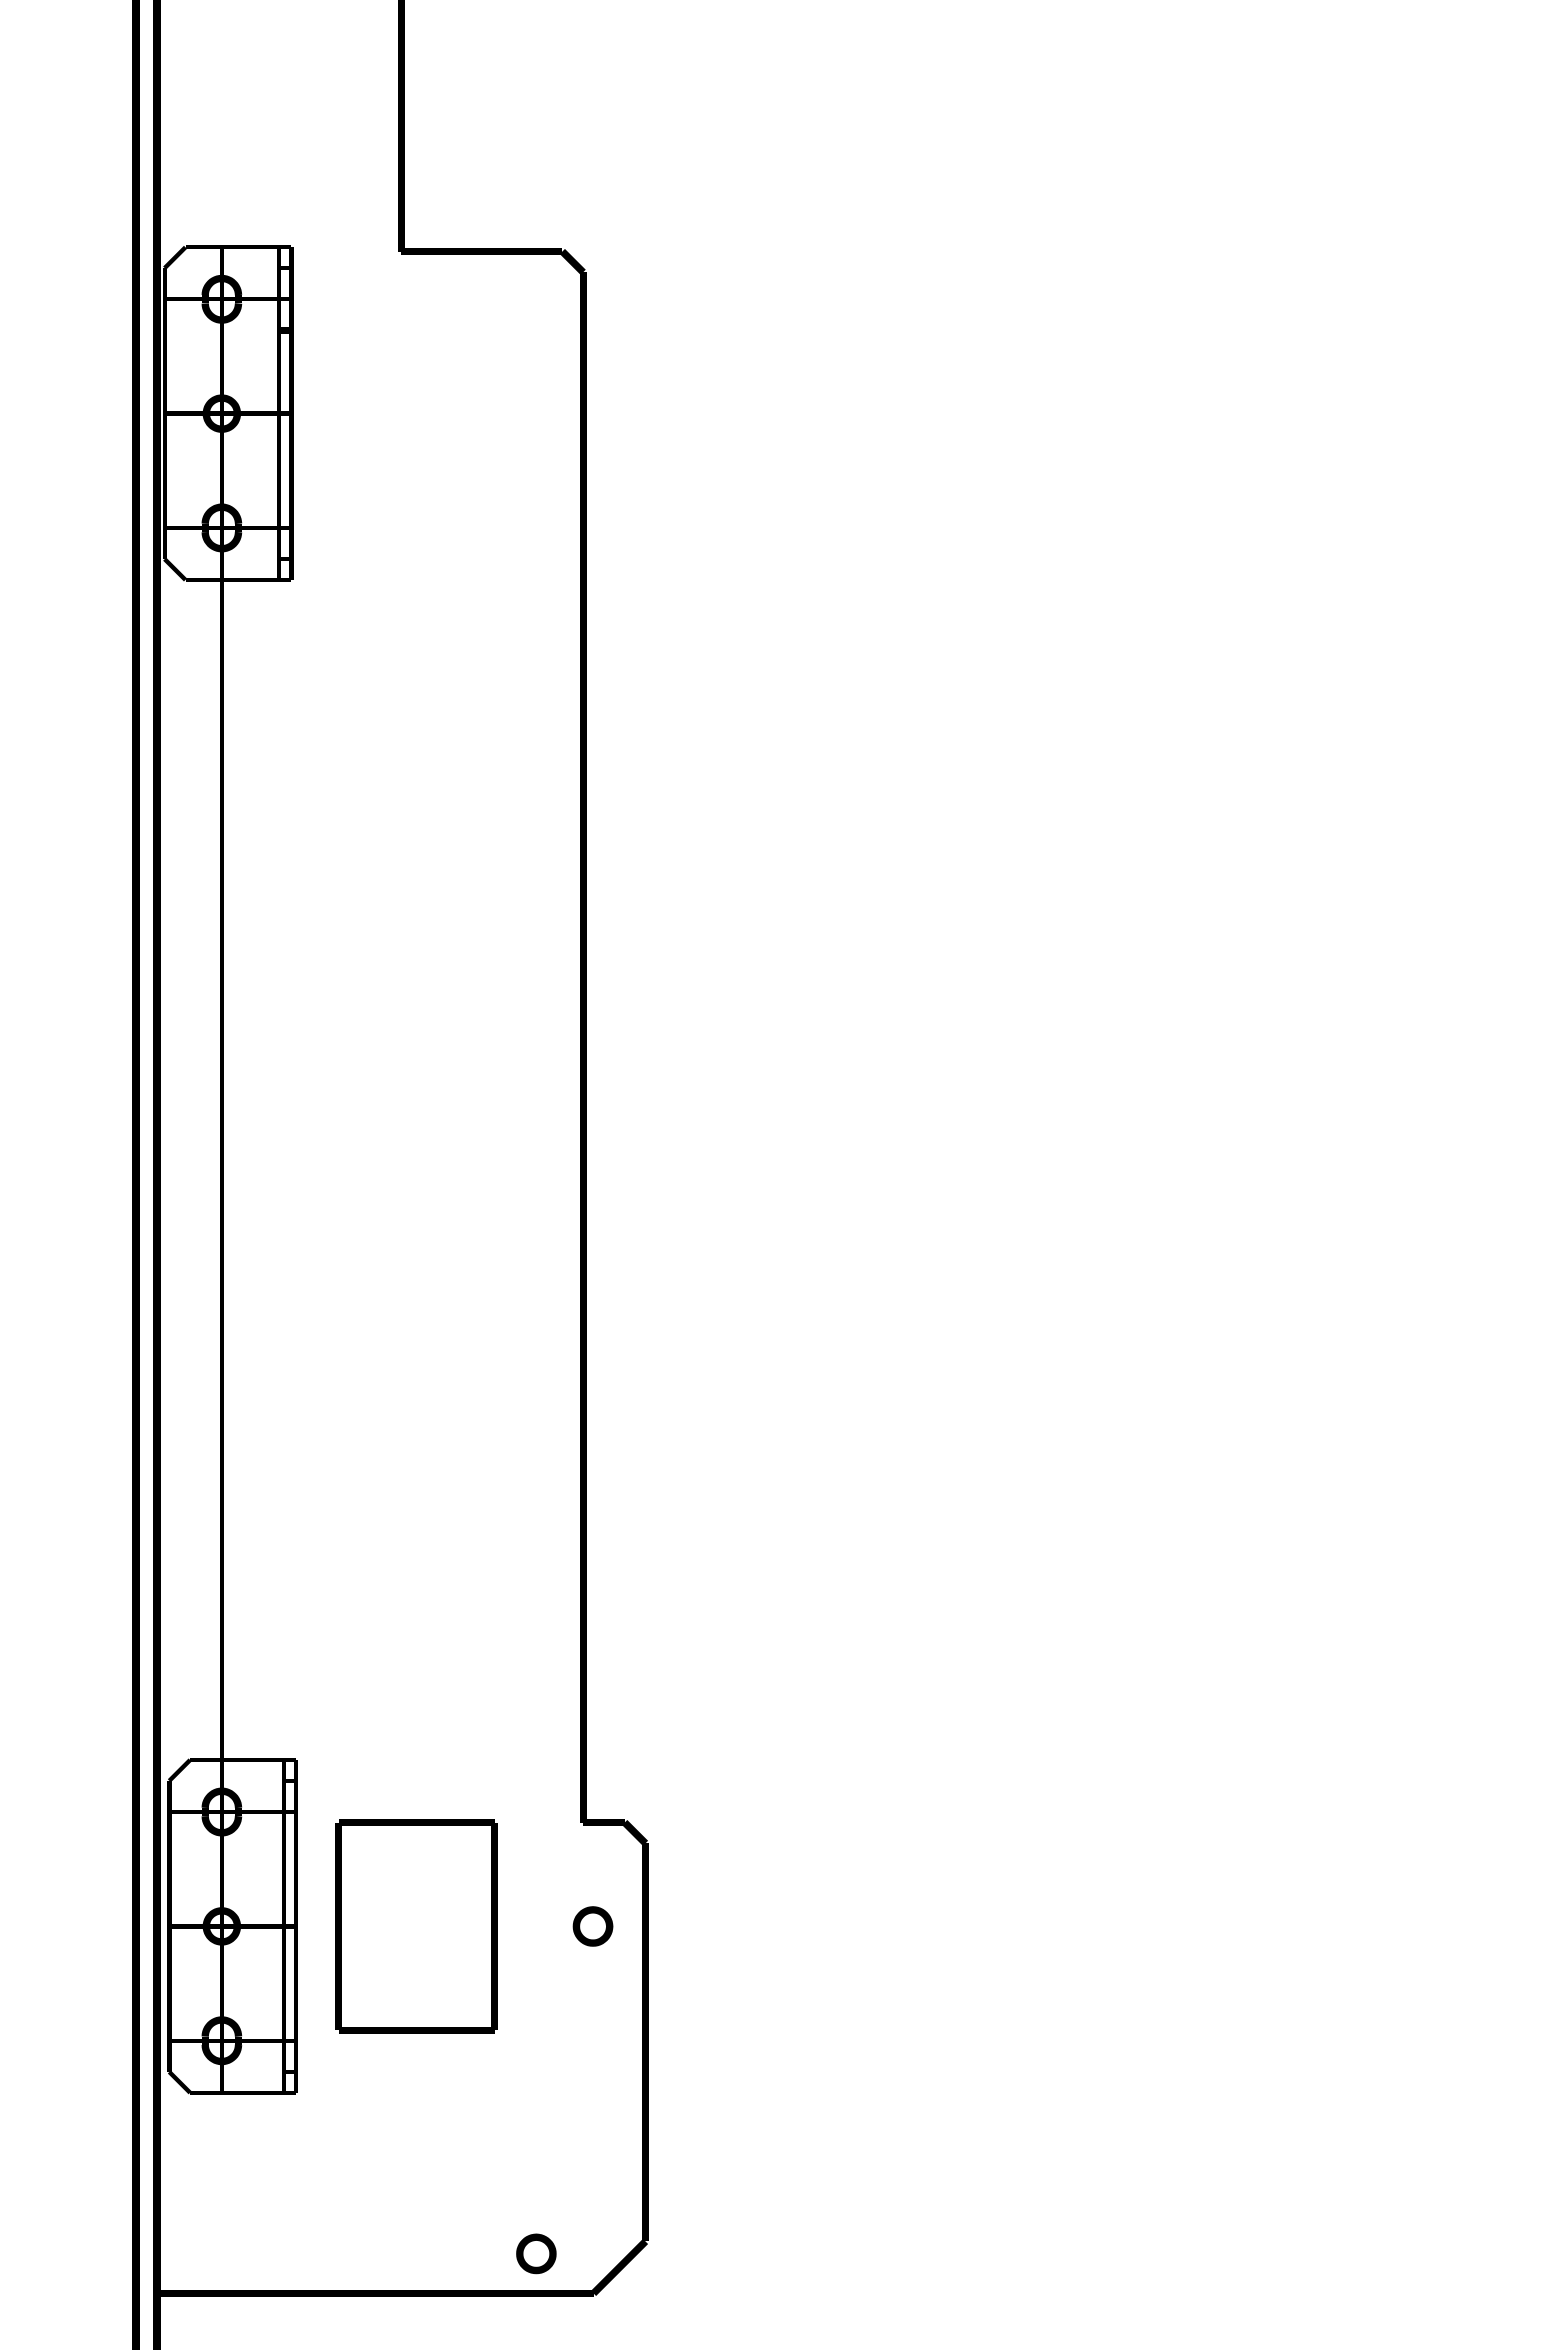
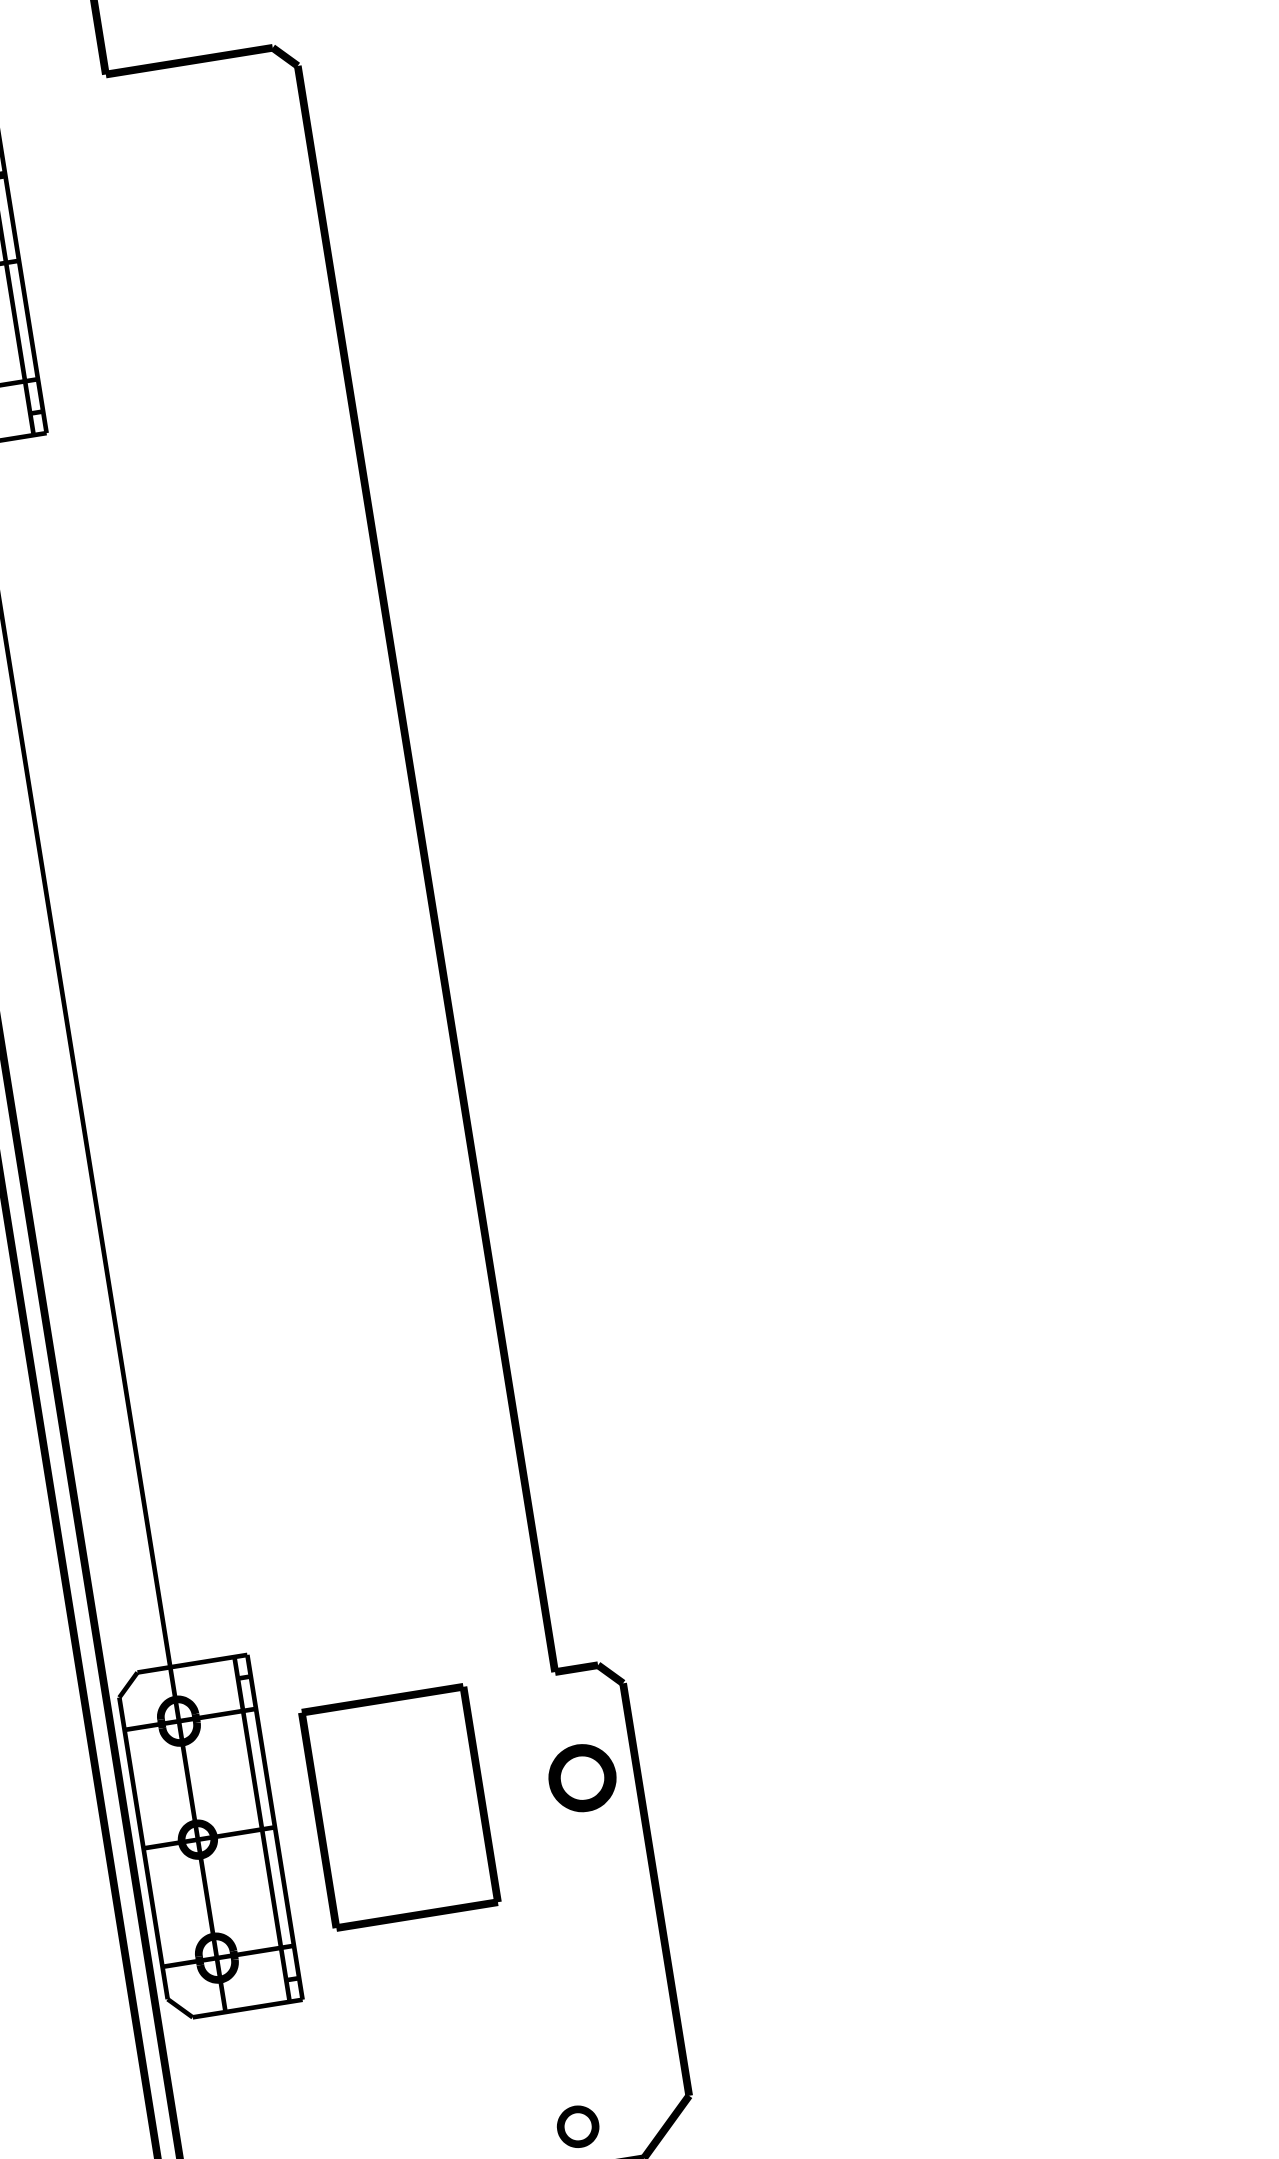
part: (592, 1926) -> (581, 1778), size x1.6

